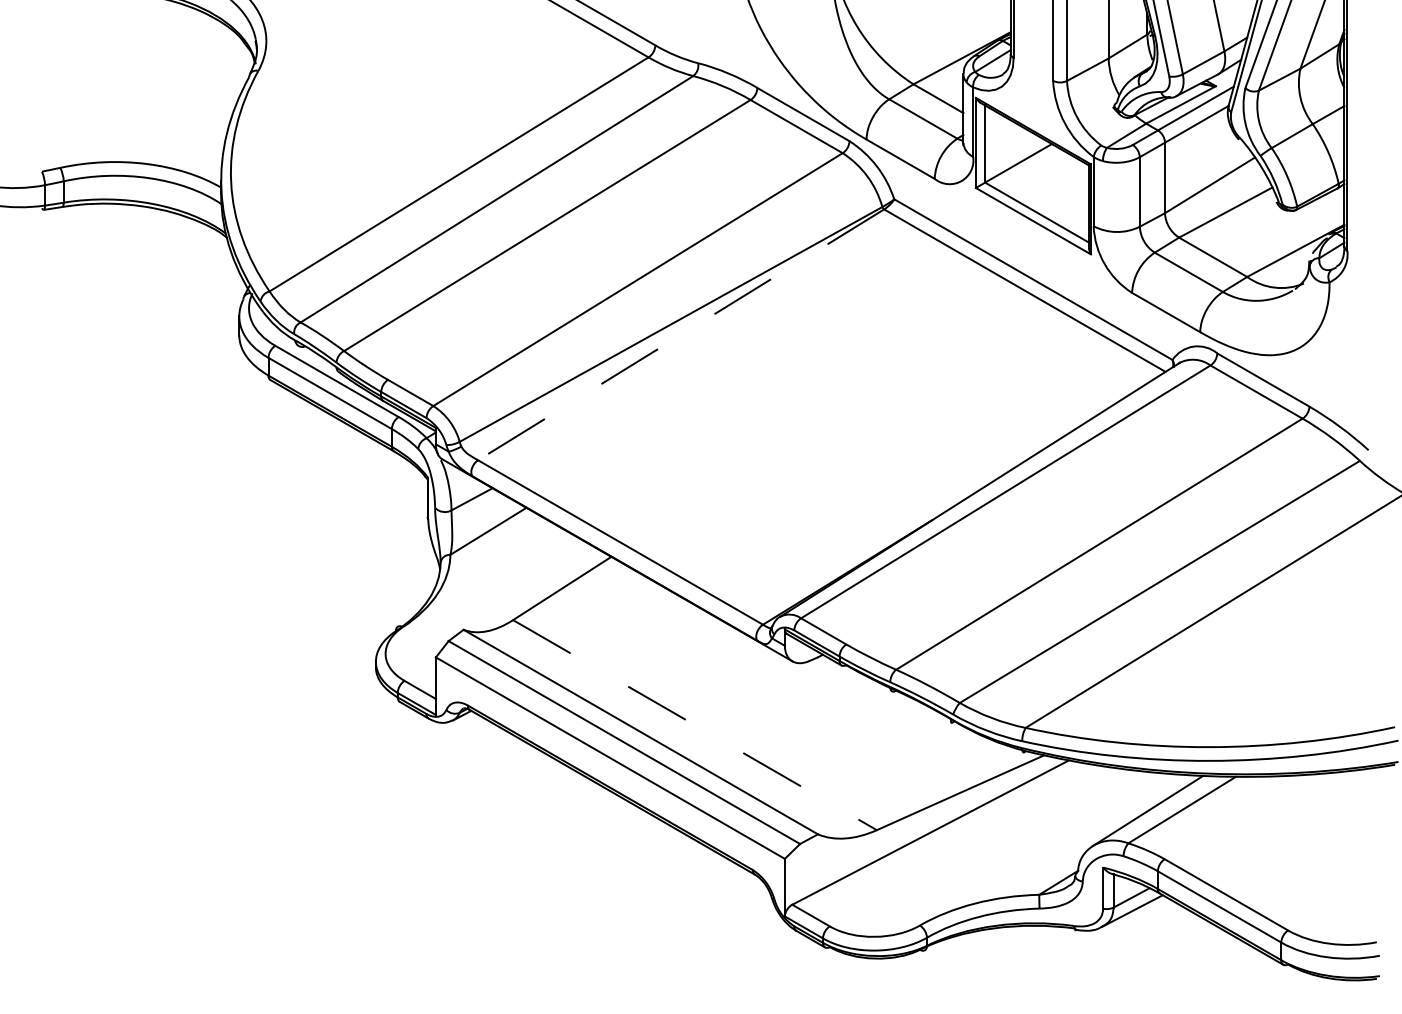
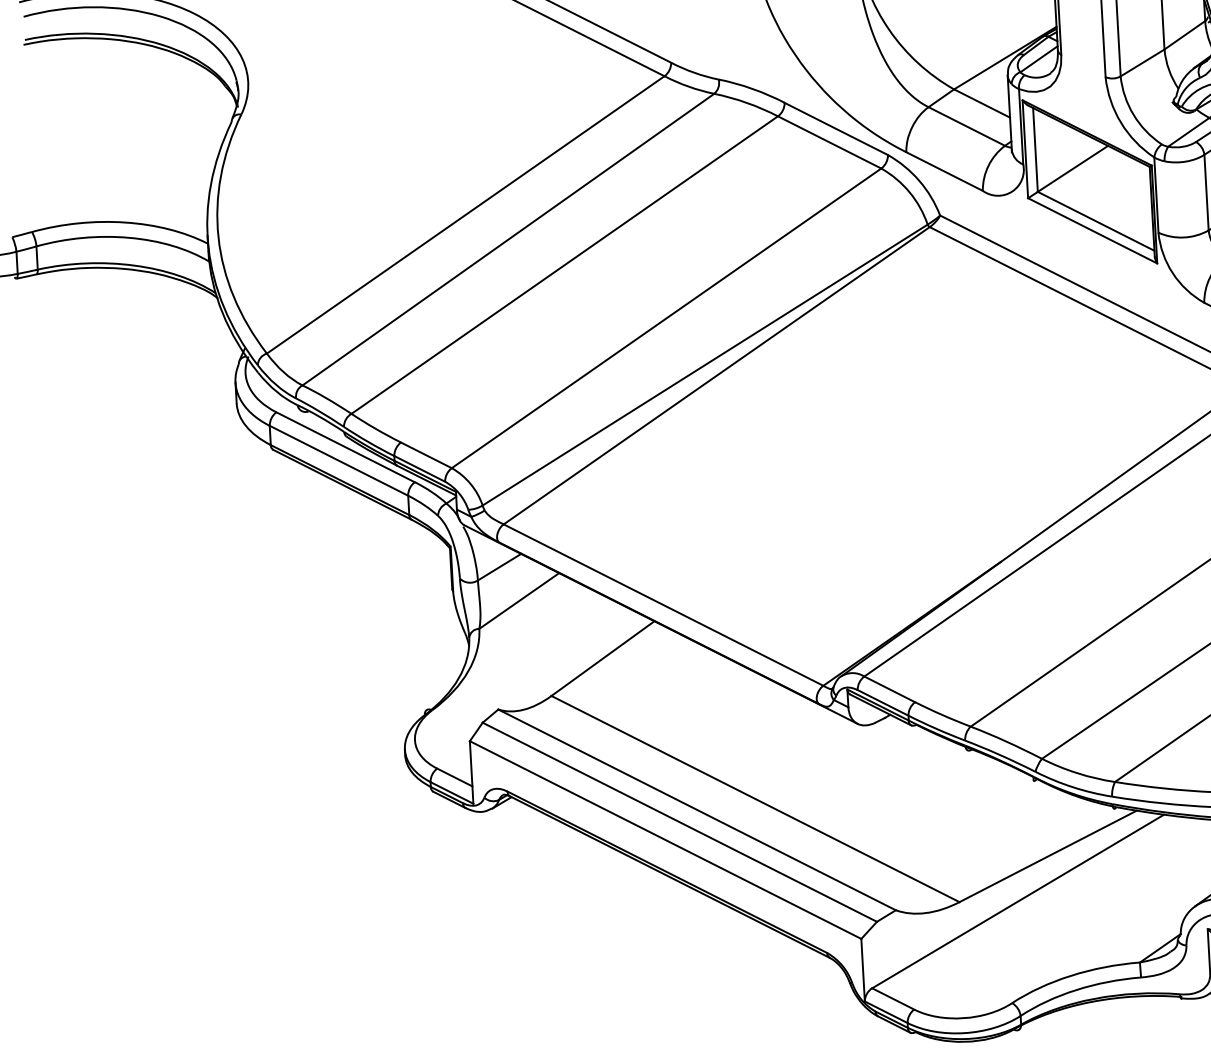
line: (681, 334) -> (717, 375), dashed -> solid
line: (695, 725) -> (756, 799), dashed -> solid

